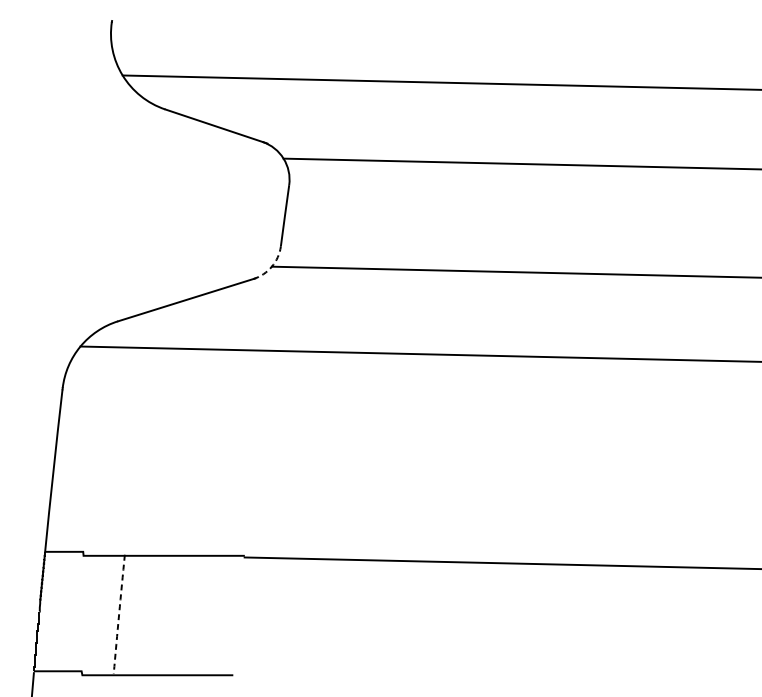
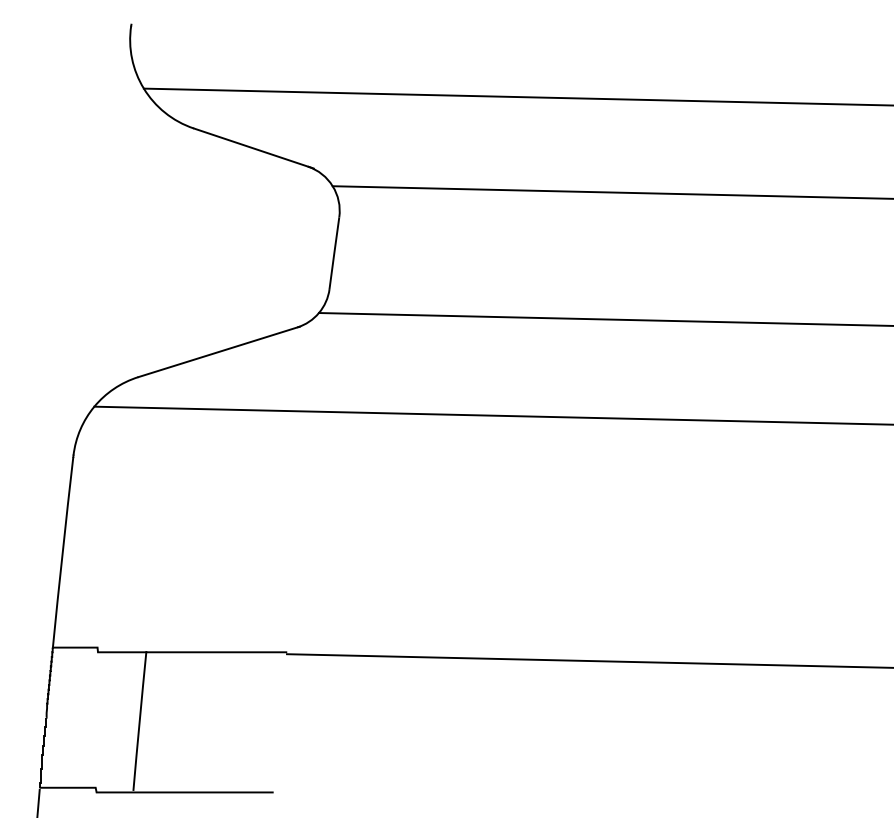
arc: (271, 267) -> (318, 313), dashed -> solid
arc: (118, 613) -> (139, 720), dashed -> solid

